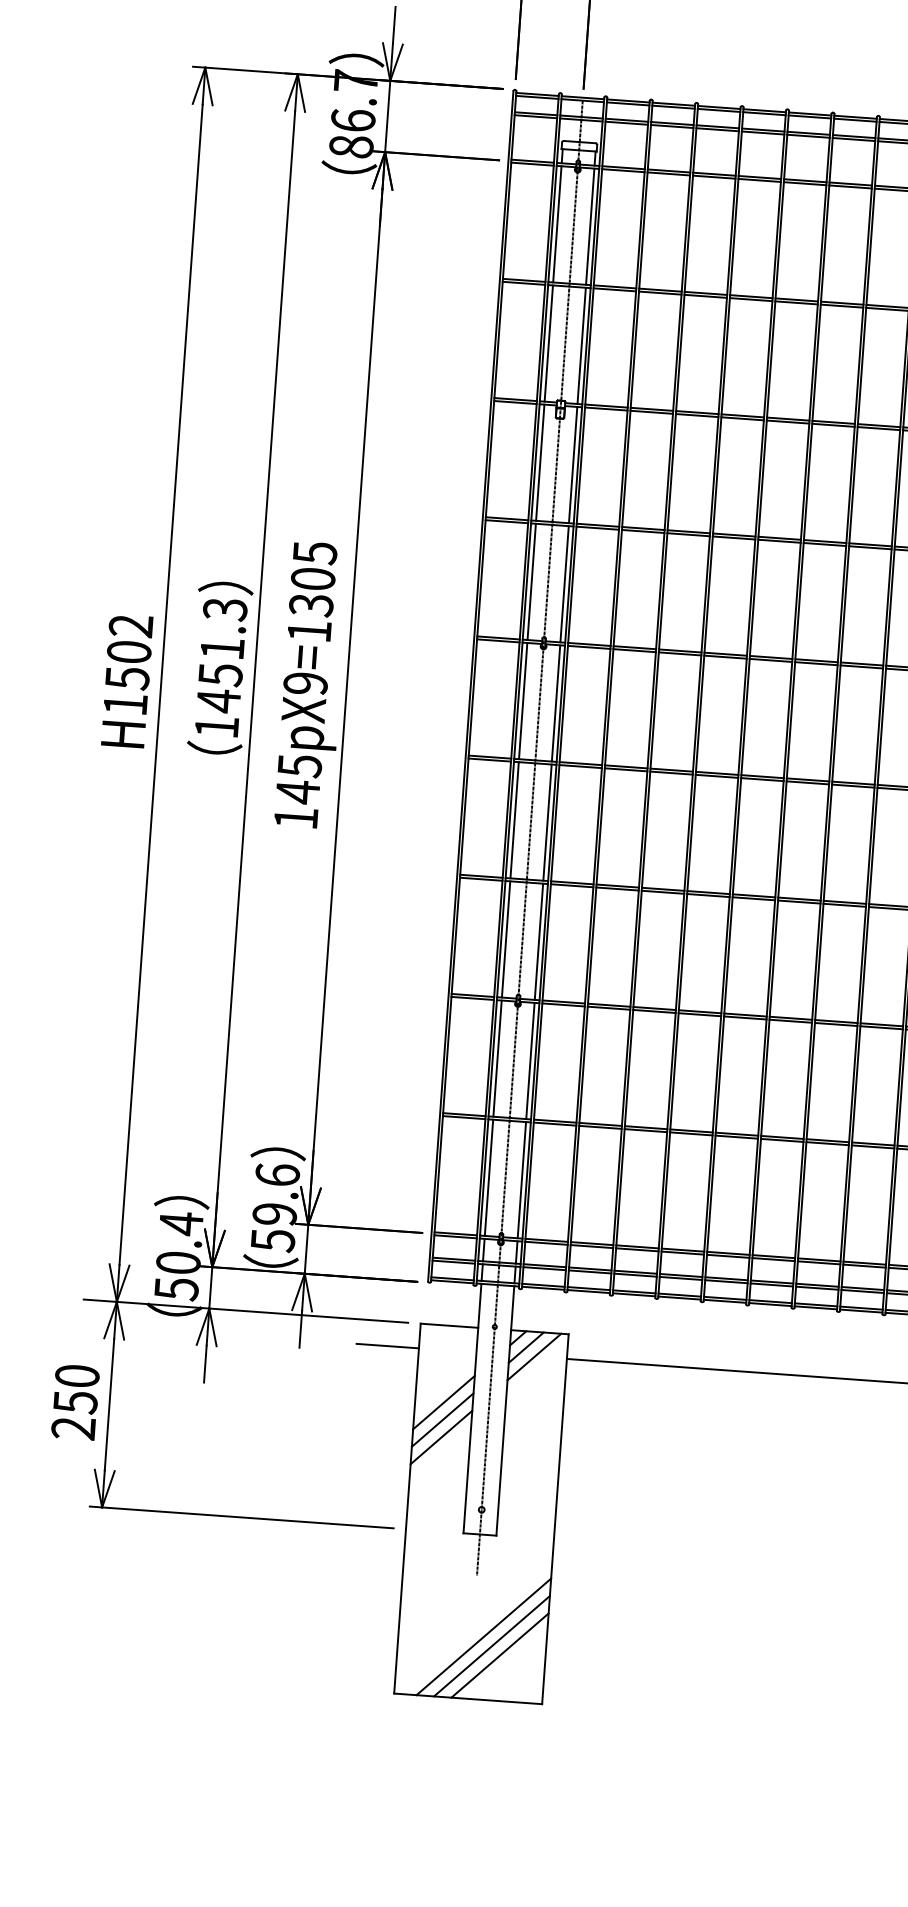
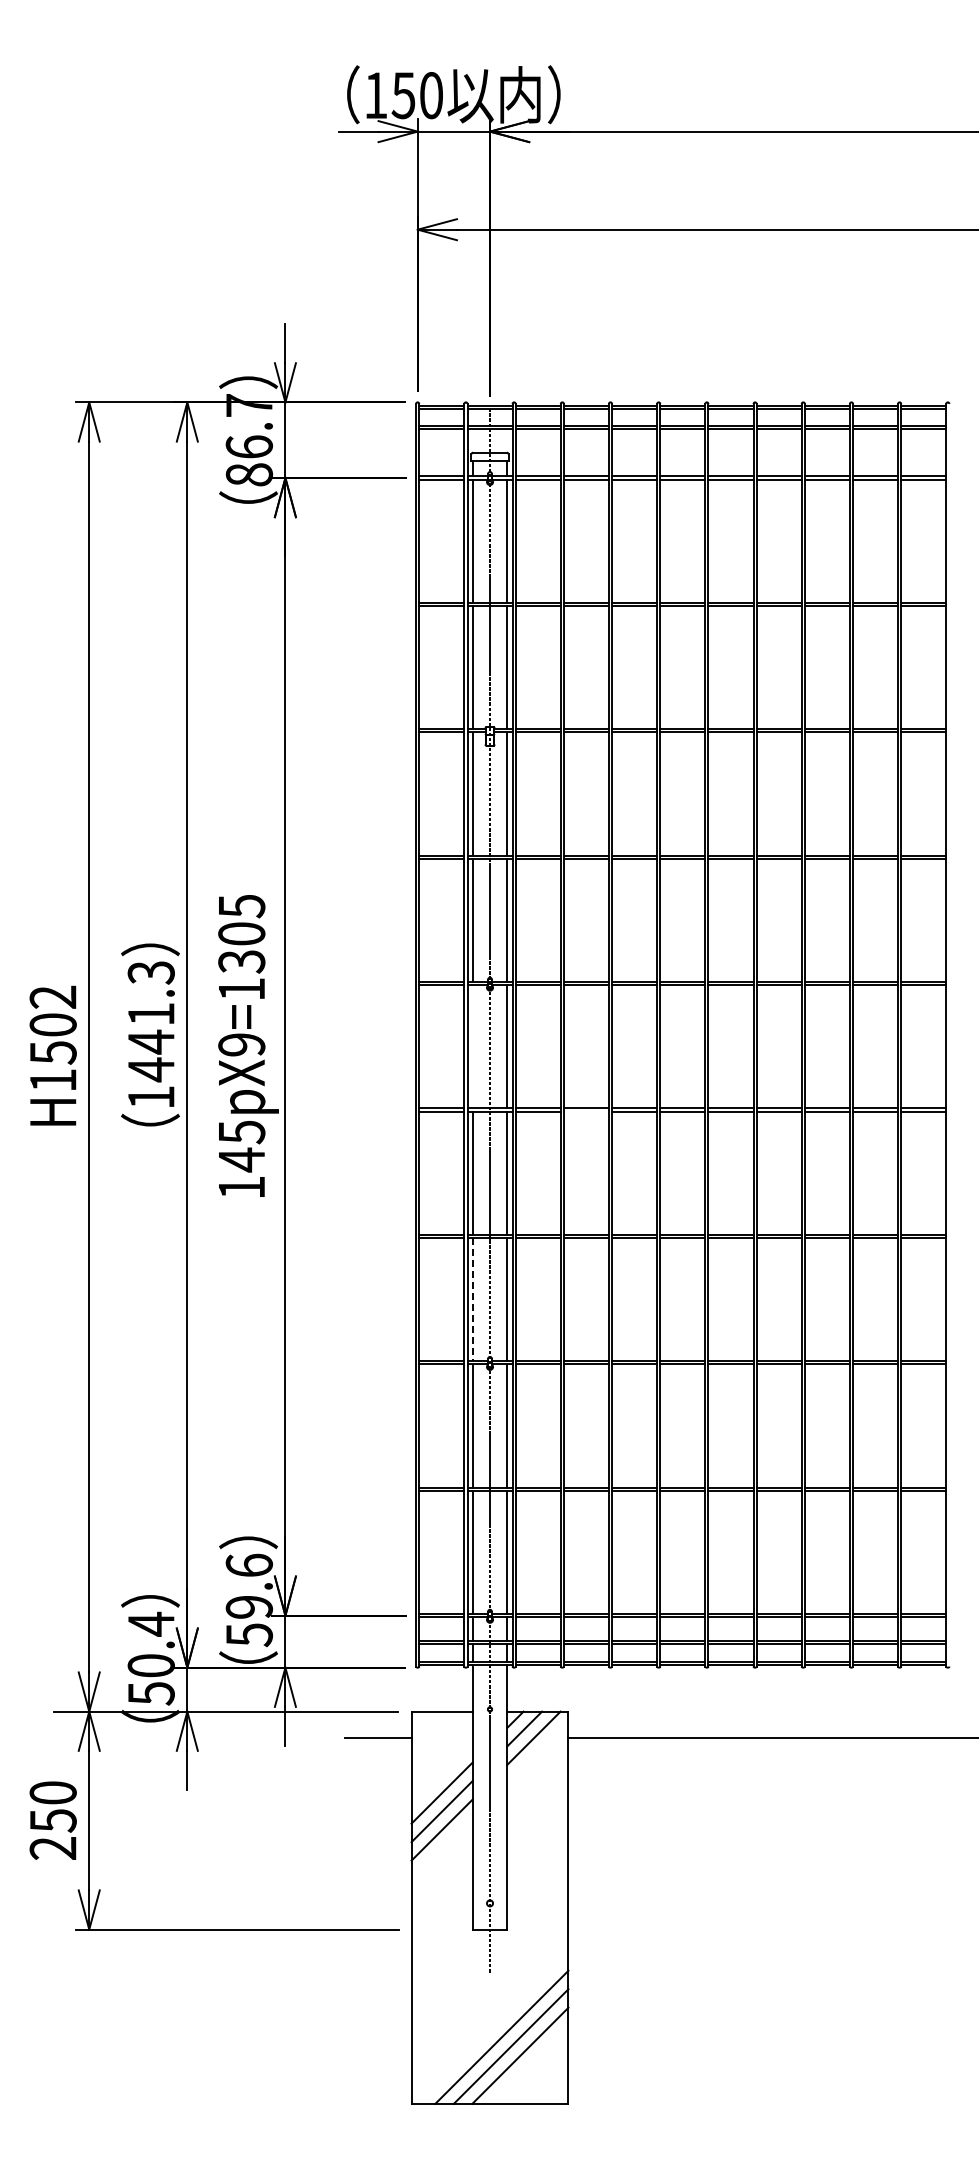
text: (220, 674) -> (151, 1041), 1451.3 -> 1441.3
line: (523, 700) -> (472, 1046), removed
line: (625, 769) -> (585, 1111), removed
line: (505, 940) -> (472, 1300), solid -> dashed

